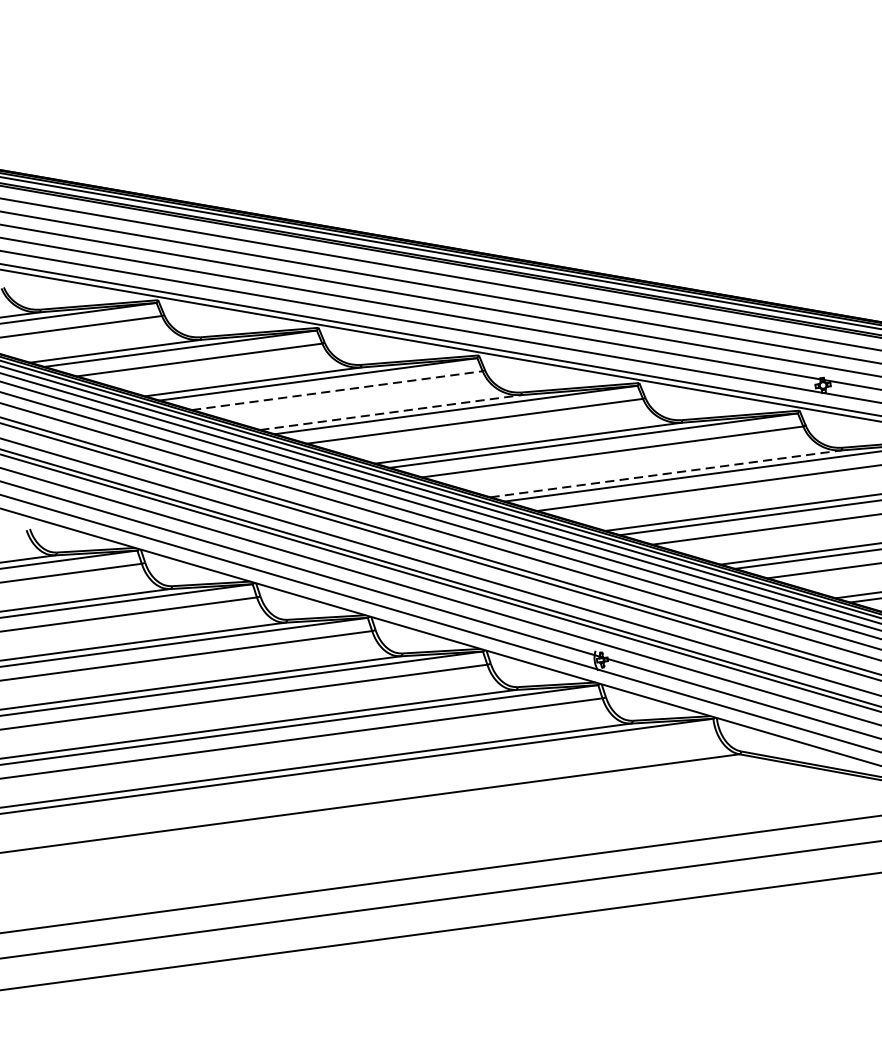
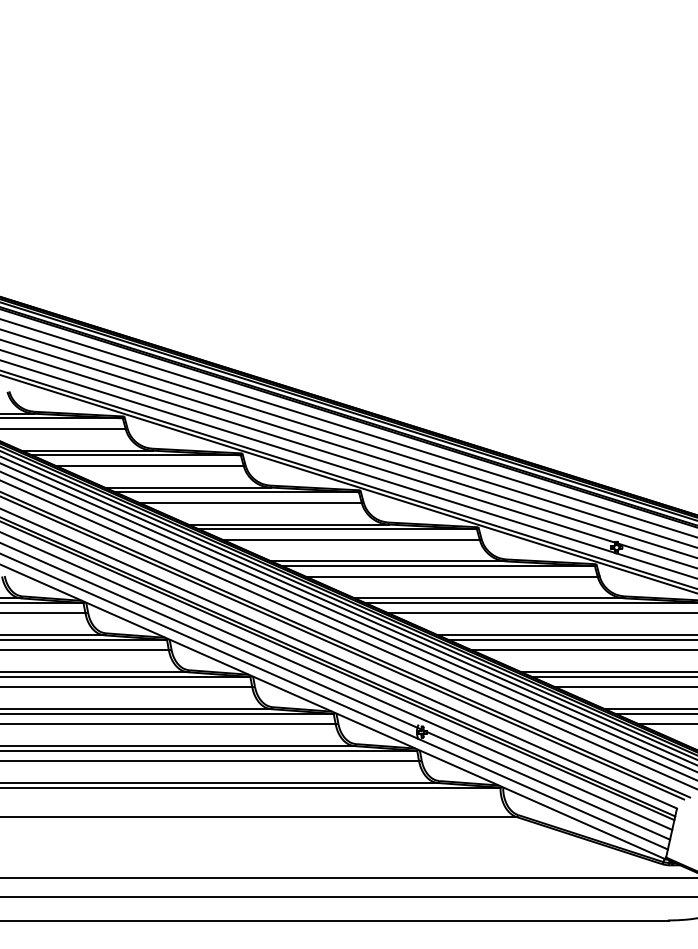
line: (337, 390) -> (250, 502), dashed -> solid
line: (391, 412) -> (288, 524), dashed -> solid
line: (666, 474) -> (489, 598), dashed -> solid

